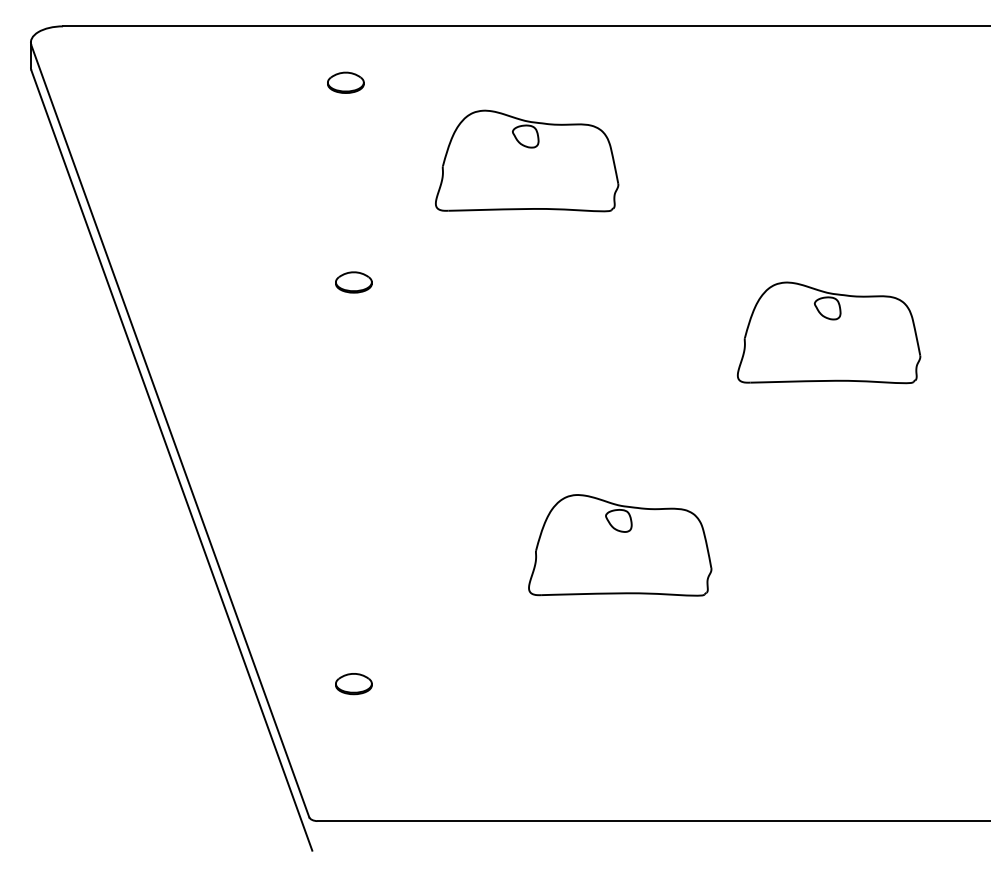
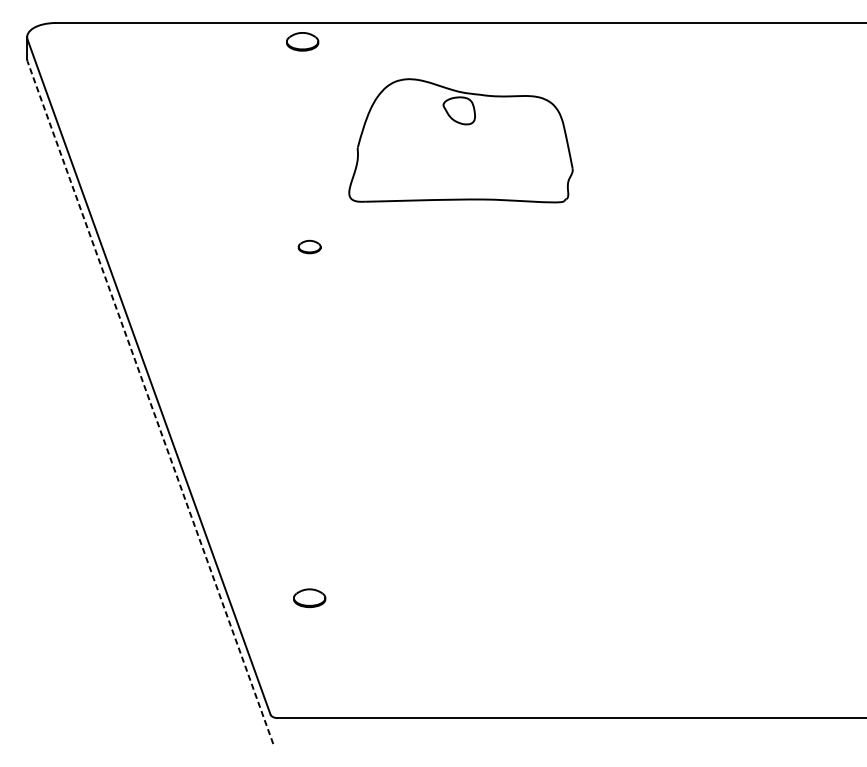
part: (345, 82) -> (302, 41), moved
part: (527, 160) -> (461, 140), size x1.4
part: (353, 282) -> (309, 247), size x0.7
part: (829, 332) -> (725, 290), removed
line: (171, 460) -> (150, 402), solid -> dashed
part: (620, 545) -> (542, 477), removed

